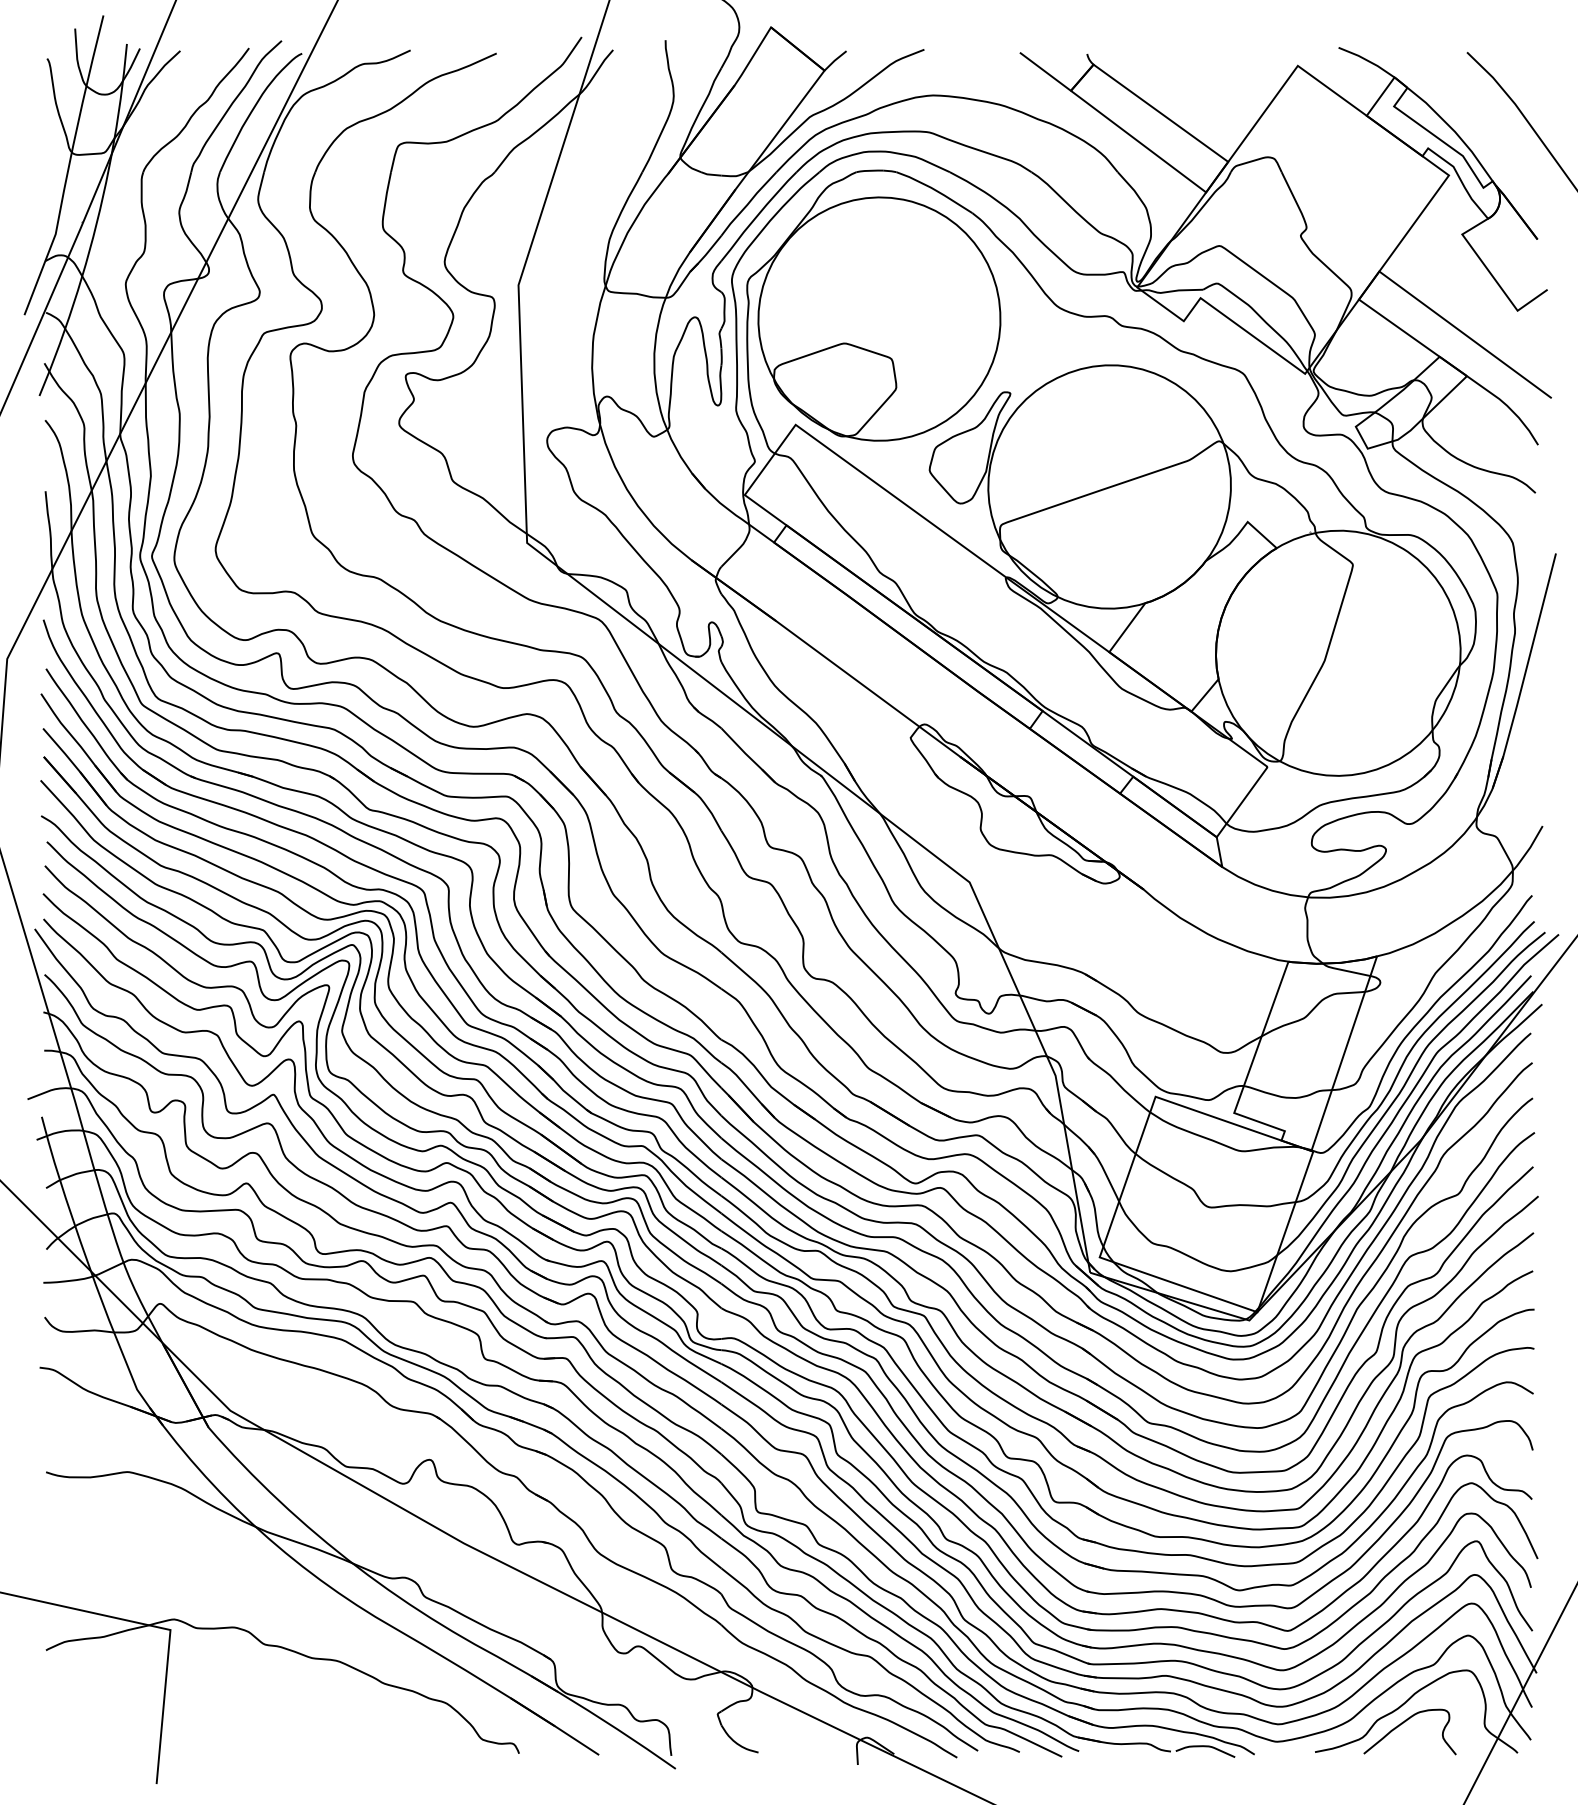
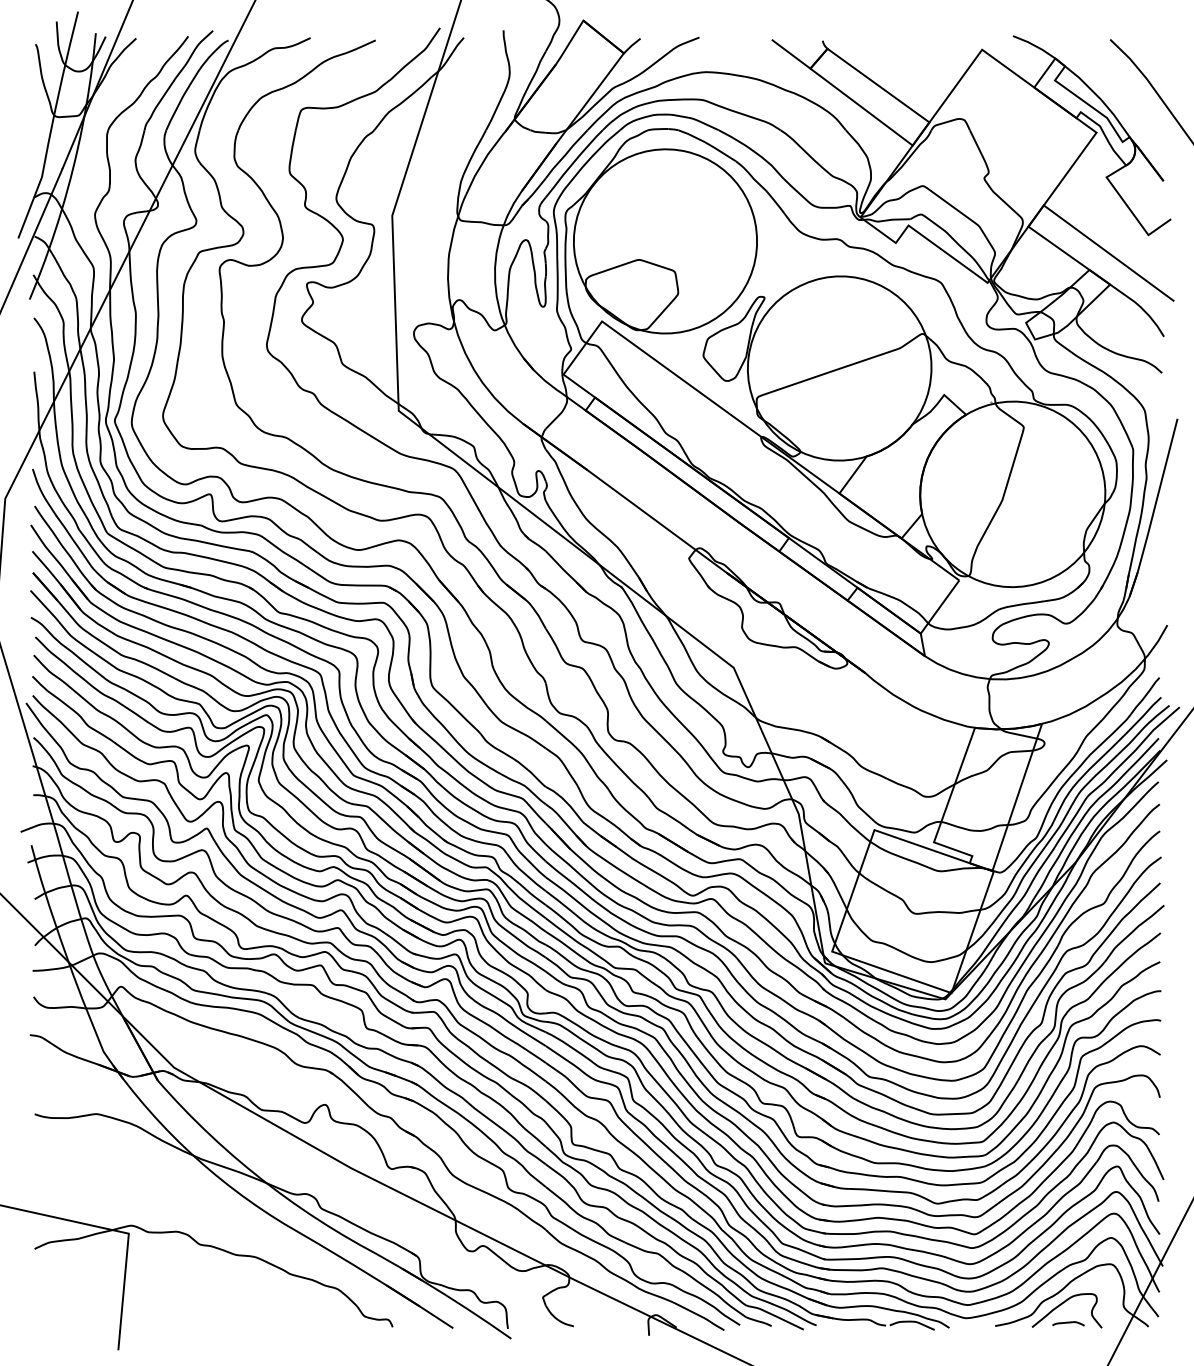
curve: (1411, 1748) -> (1068, 1323), added

